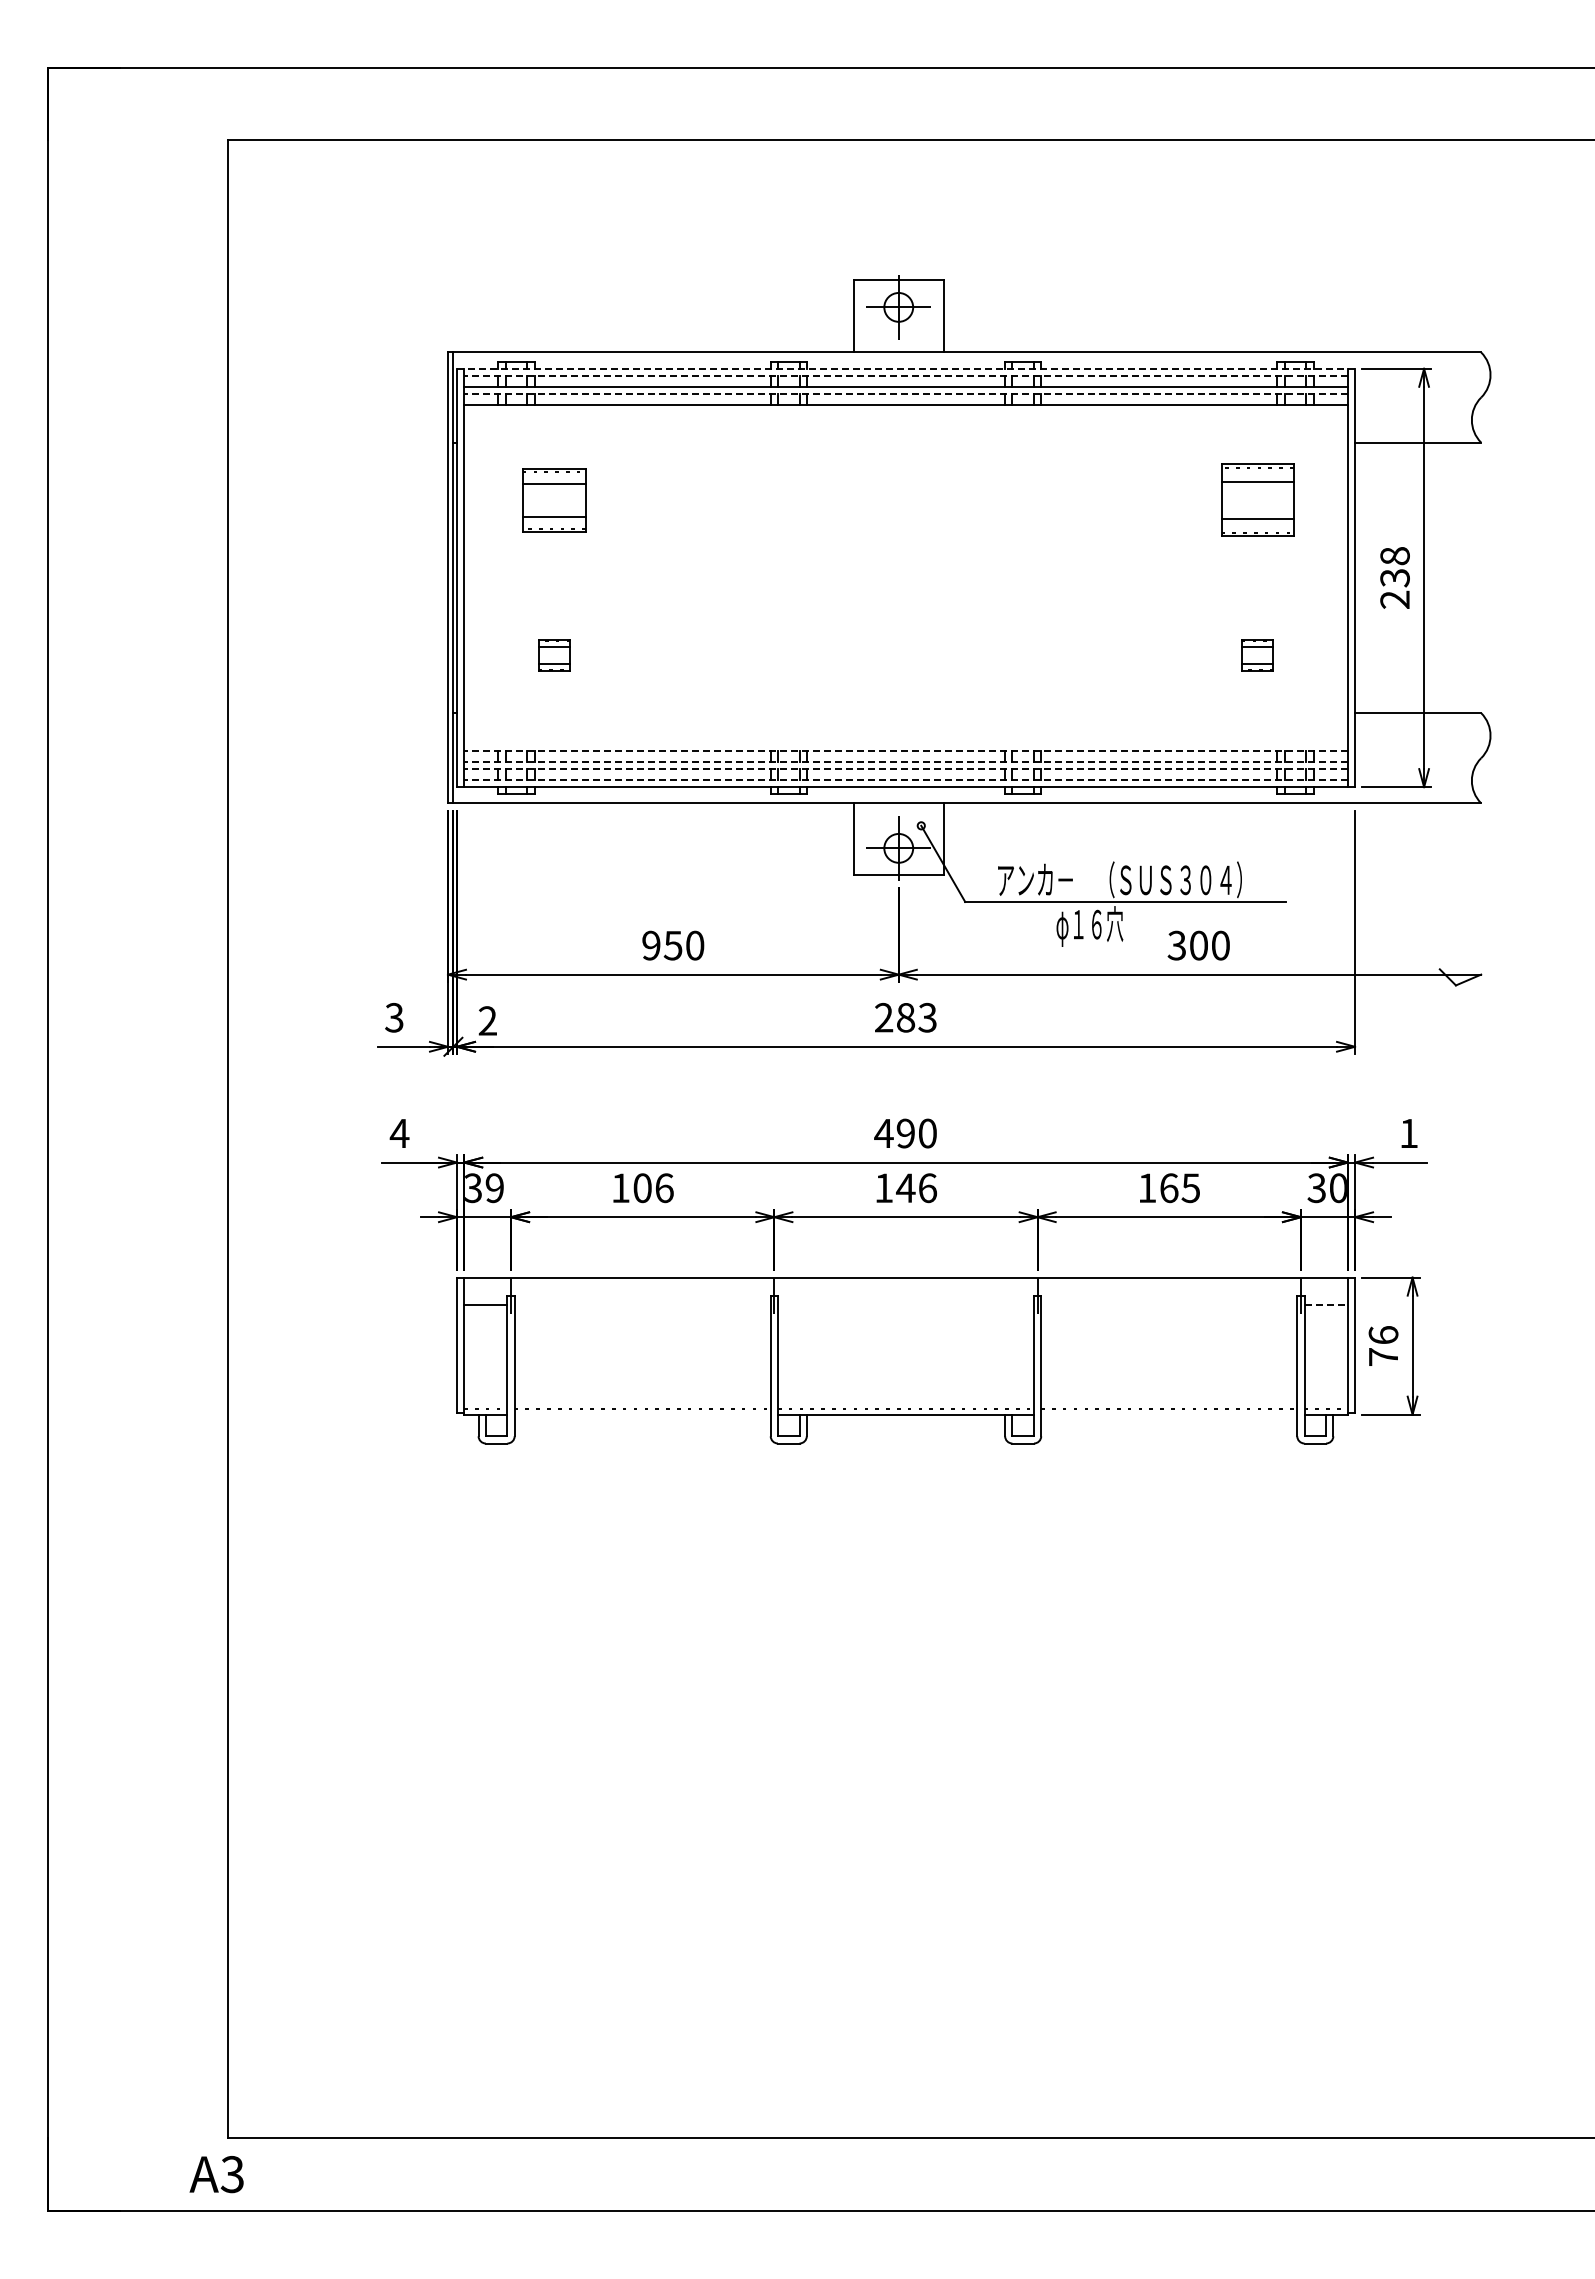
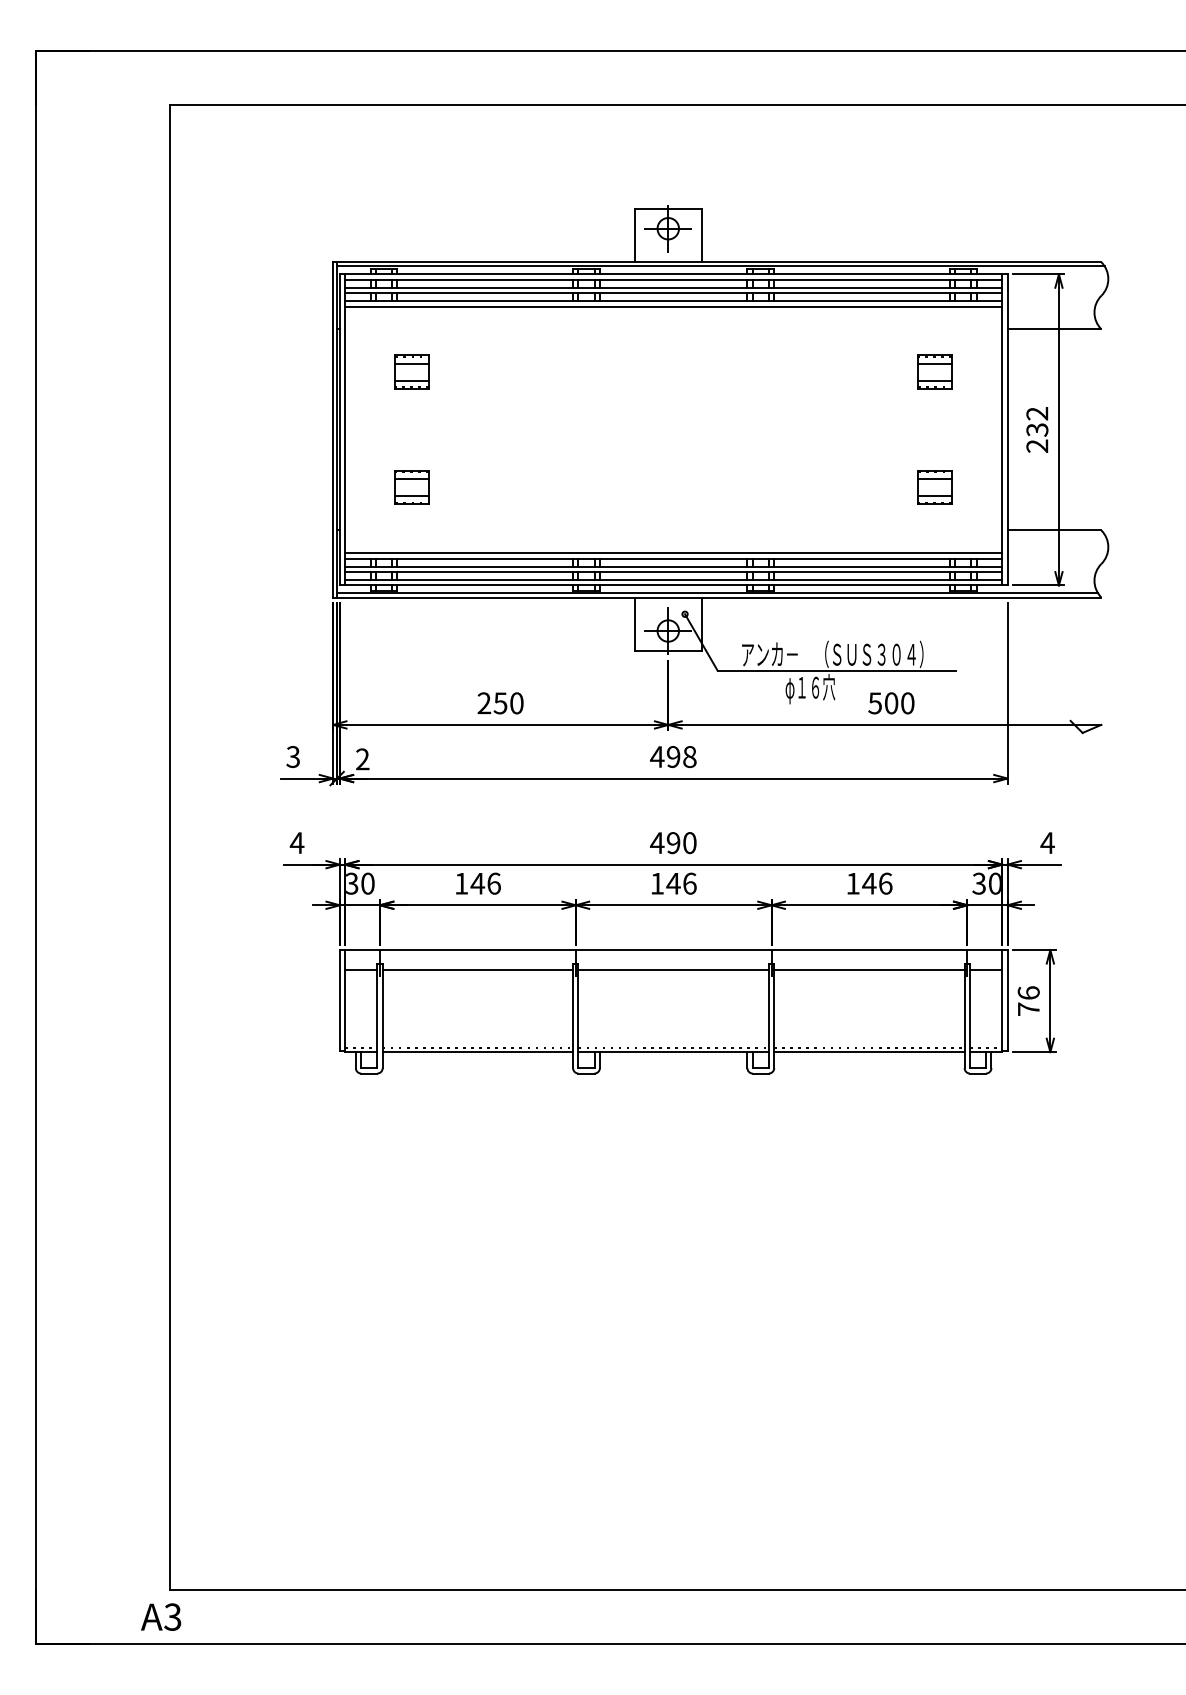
line: (969, 357) -> (720, 266), added
line: (905, 368) -> (673, 274), dashed -> solid
line: (905, 375) -> (673, 279), dashed -> solid
line: (905, 393) -> (673, 292), dashed -> solid
line: (905, 412) -> (673, 306), added
part: (554, 500) -> (412, 372), size x0.71
part: (1257, 500) -> (935, 372), size x0.62
text: (1394, 556) -> (1036, 413), 238 -> 232
part: (554, 655) -> (412, 487), size x1.43
part: (1257, 655) -> (935, 487), size x1.43
line: (905, 743) -> (673, 553), added
line: (905, 751) -> (673, 558), dashed -> solid
line: (905, 761) -> (673, 566), dashed -> solid
line: (905, 769) -> (673, 572), dashed -> solid
line: (905, 779) -> (673, 579), dashed -> solid
line: (964, 797) -> (717, 593), added
text: (651, 945) -> (484, 703), 950 -> 250
text: (1176, 945) -> (874, 703), 300 -> 500
text: (905, 1017) -> (673, 756), 283 -> 498
text: (1408, 1133) -> (1047, 843), 1 -> 4
text: (494, 1188) -> (367, 883), 39 -> 30
text: (642, 1188) -> (477, 883), 106 -> 146
text: (1179, 1188) -> (877, 883), 165 -> 146
line: (642, 1304) -> (477, 970), added
line: (905, 1304) -> (673, 970), added
line: (1169, 1304) -> (869, 970), added
line: (1326, 1304) -> (986, 970), dashed -> solid
line: (642, 1414) -> (477, 1051), added
line: (1169, 1414) -> (869, 1051), added

